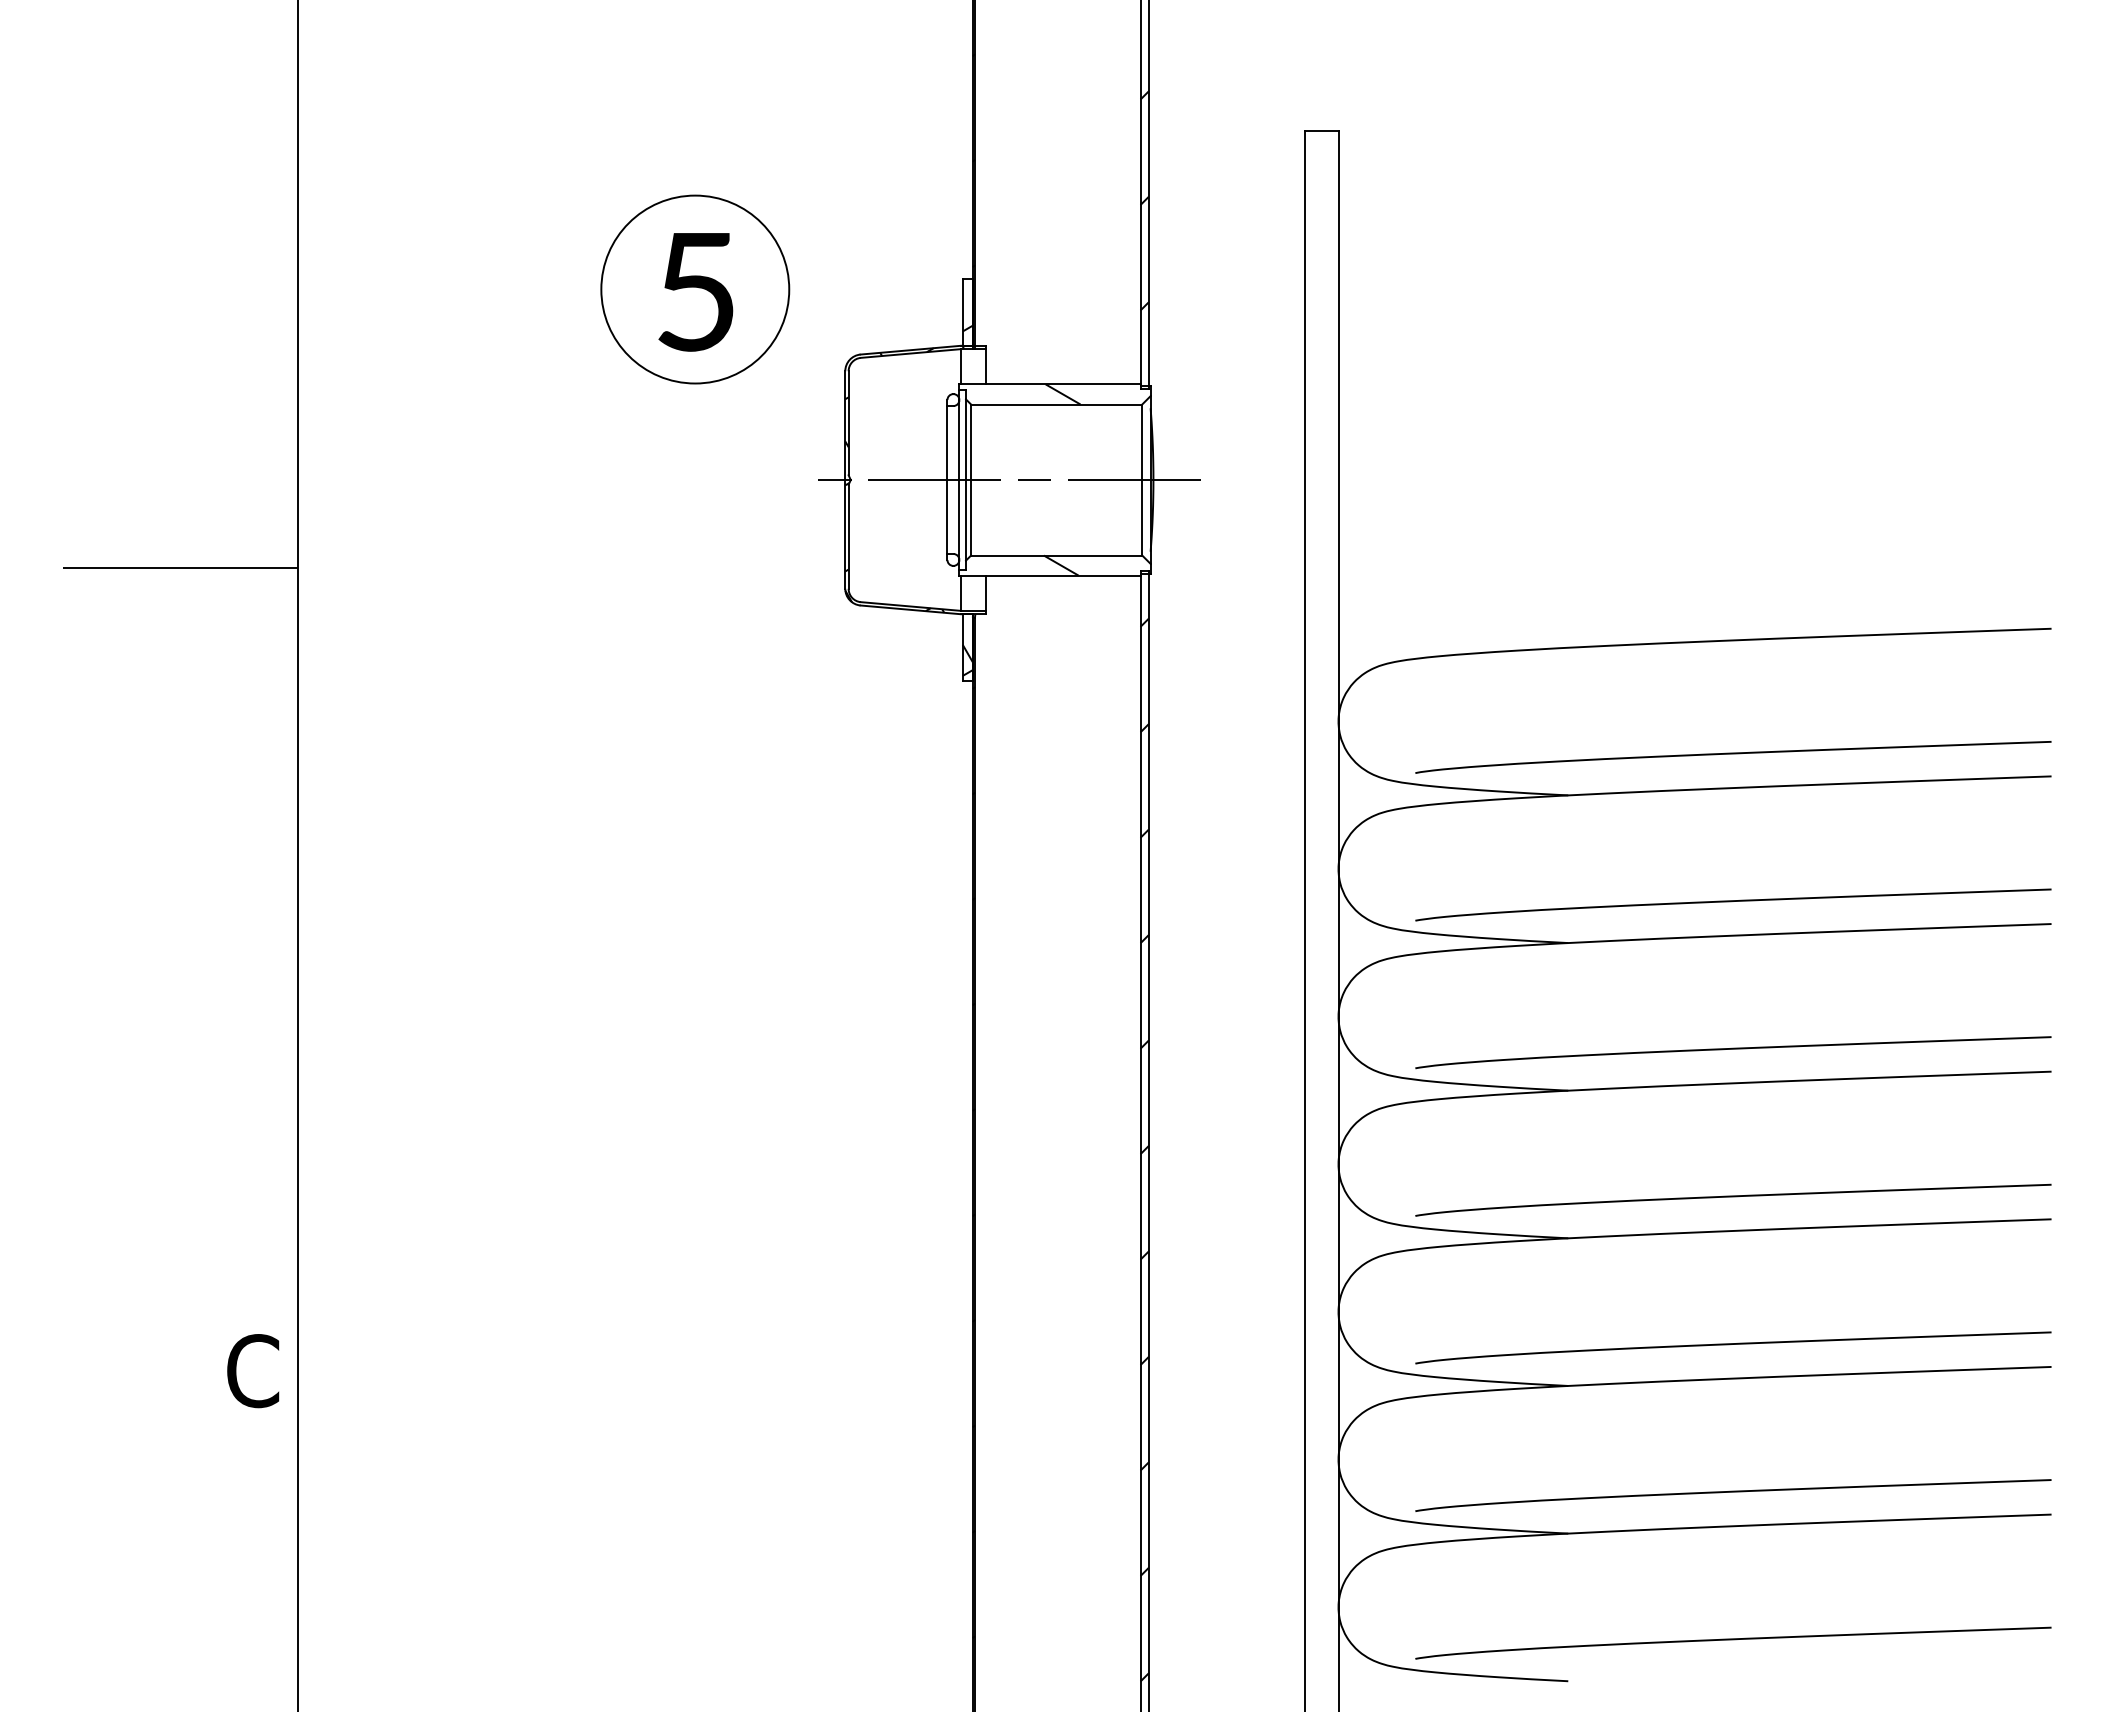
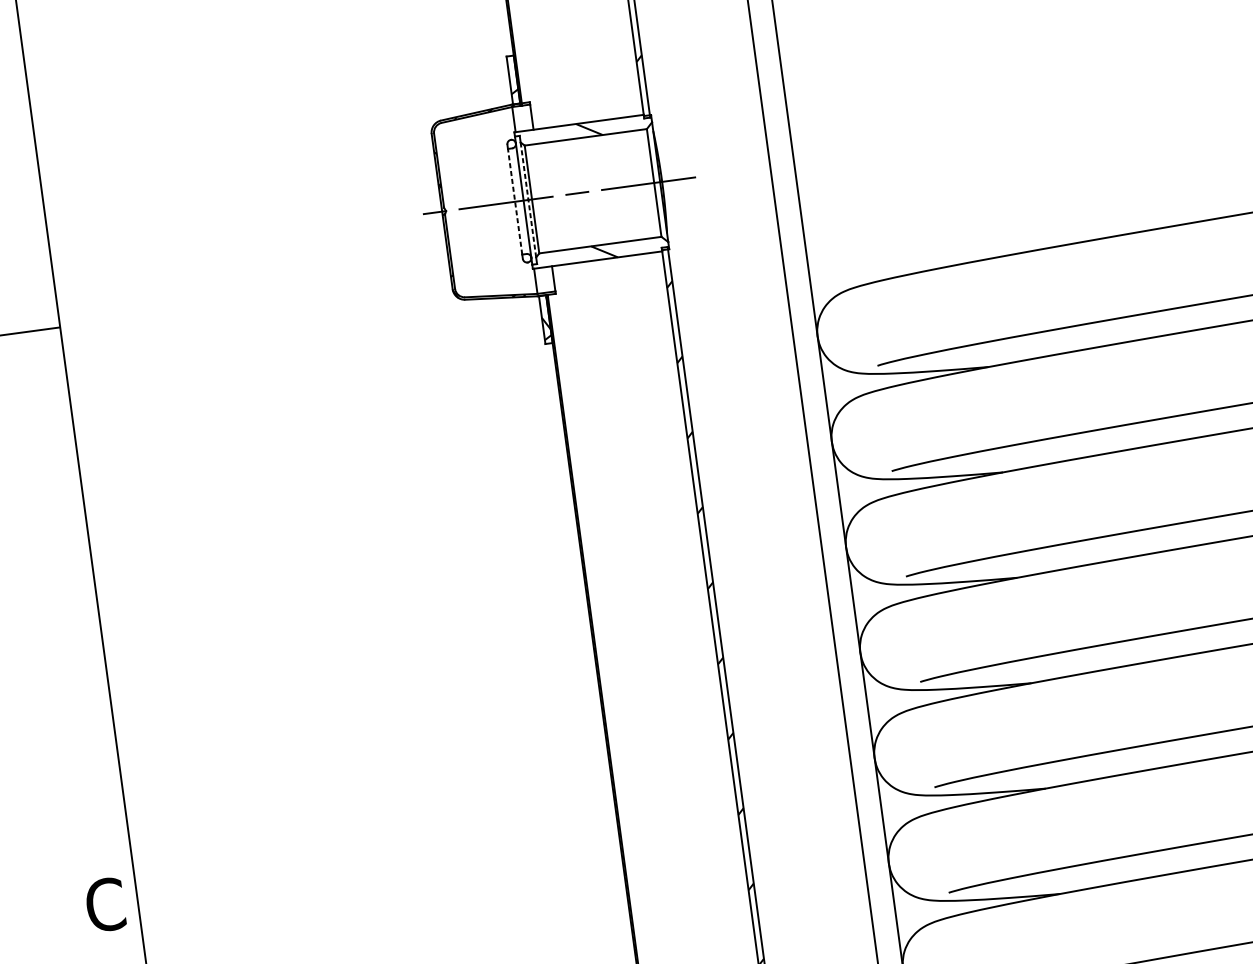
part: (695, 289) -> (316, 90), removed
line: (947, 480) -> (515, 202), solid -> dashed
line: (966, 480) -> (528, 200), solid -> dashed

